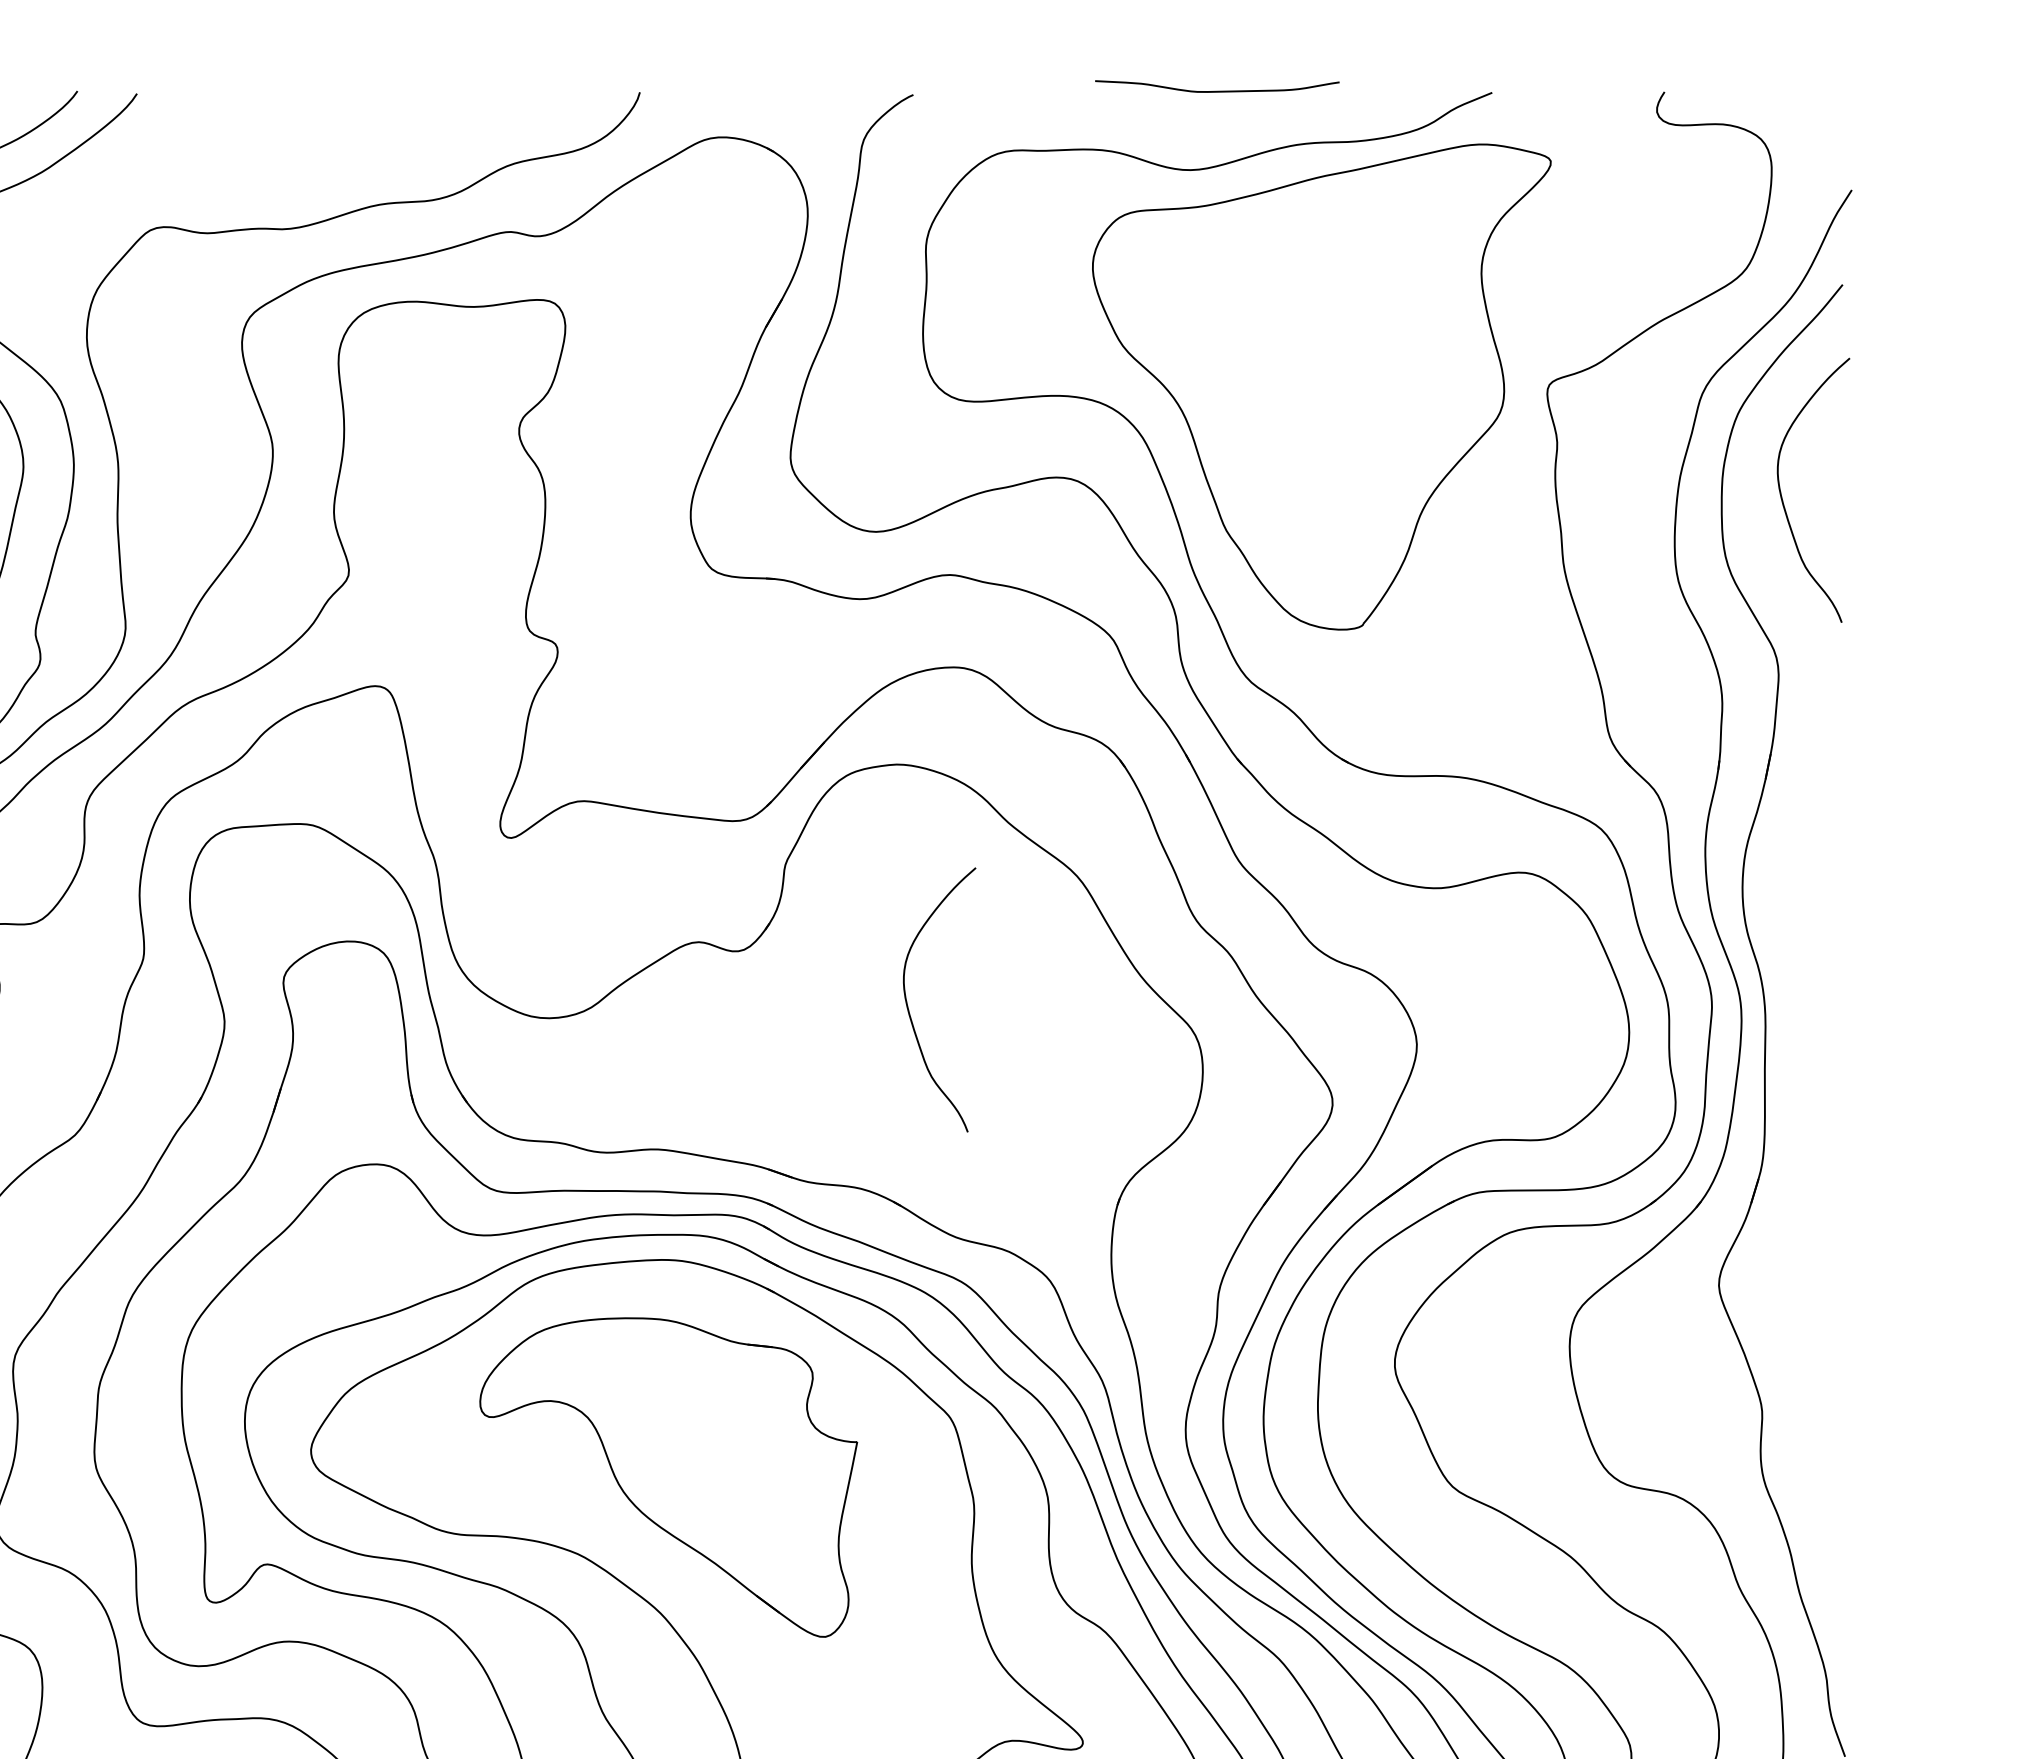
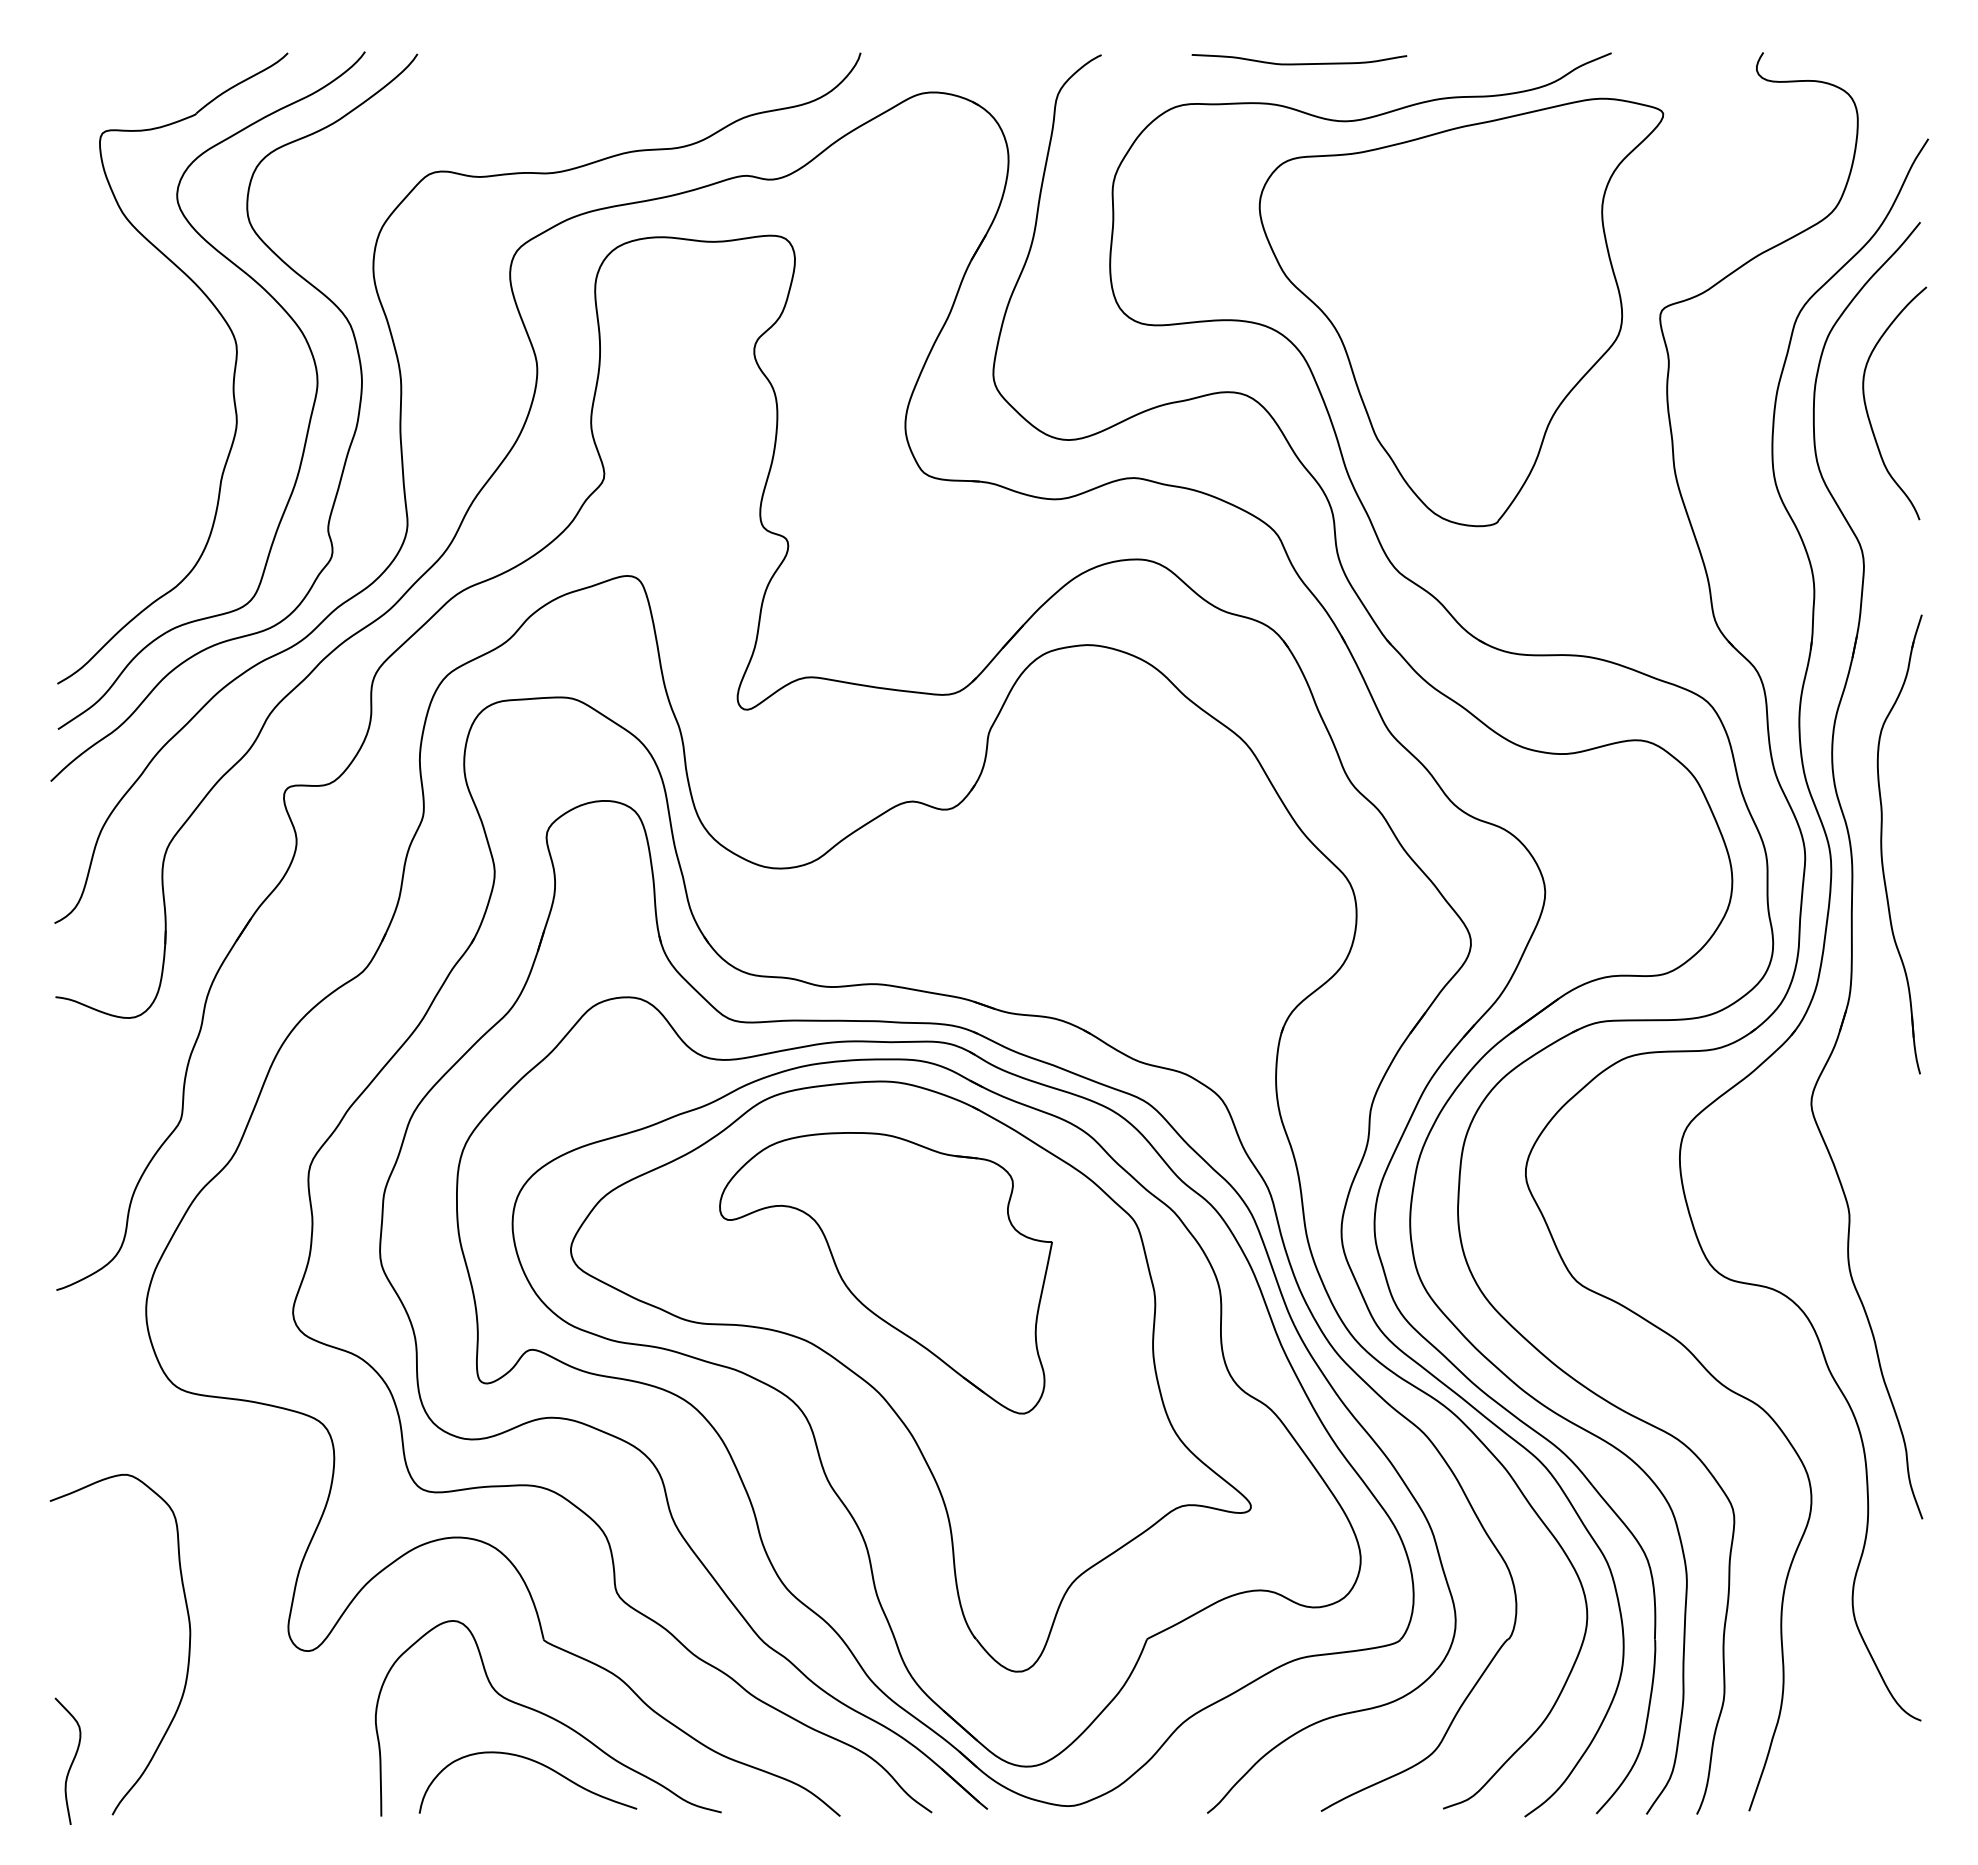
curve: (1217, 90) -> (1299, 63), moved
part: (1799, 990) -> (1882, 844), added
curve: (908, 1005) -> (1097, 857), removed

